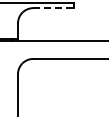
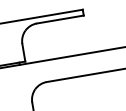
line: (54, 8) -> (61, 19), dashed -> solid

